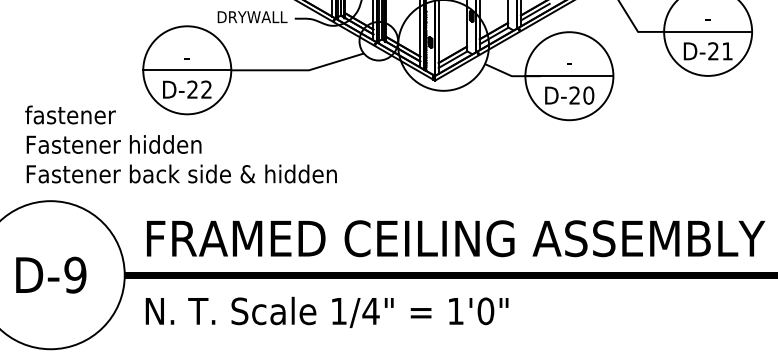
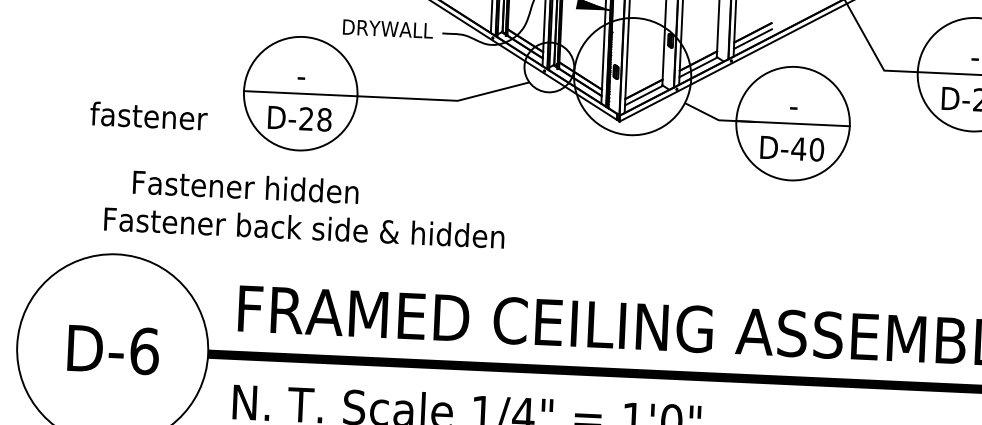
text: (206, 89) -> (324, 119), D-22 -> D-28
text: (574, 95) -> (798, 148), D-20 -> D-40
text: (70, 114) -> (148, 115), moved
text: (113, 144) -> (245, 187), moved
text: (181, 173) -> (304, 227), moved
text: (75, 274) -> (144, 350), D-9 -> D-6

